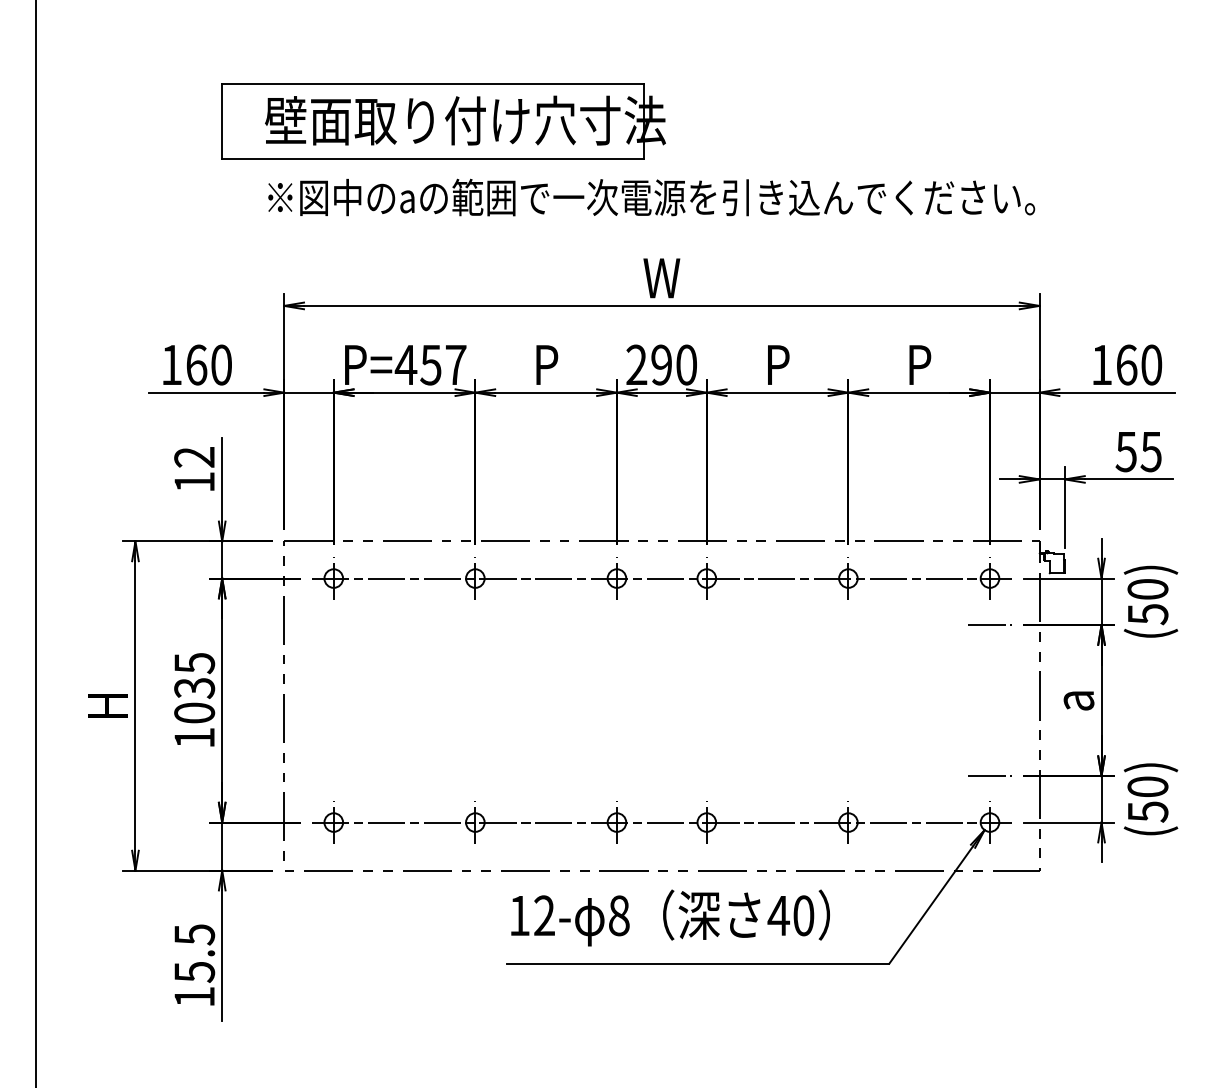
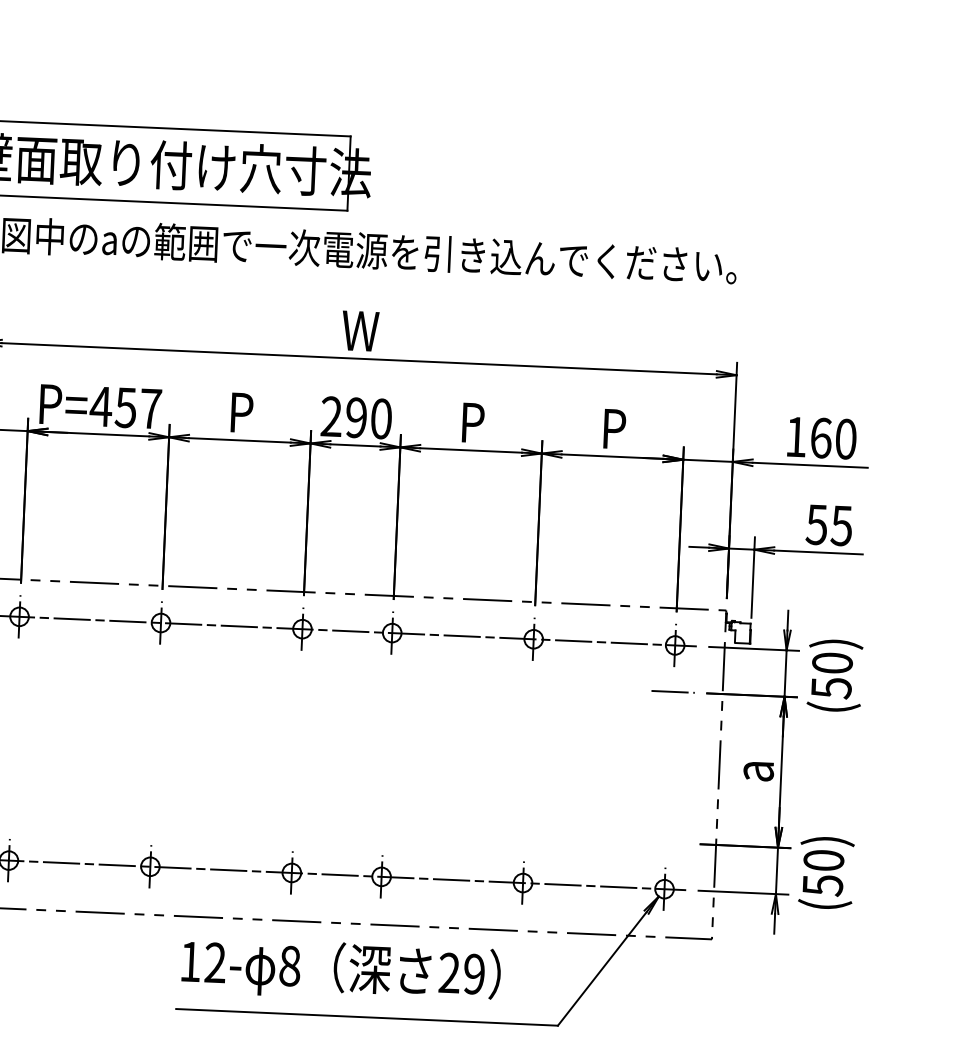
line: (989, 776) -> (666, 843), removed
text: (790, 915) -> (461, 973), 40 -> 29

